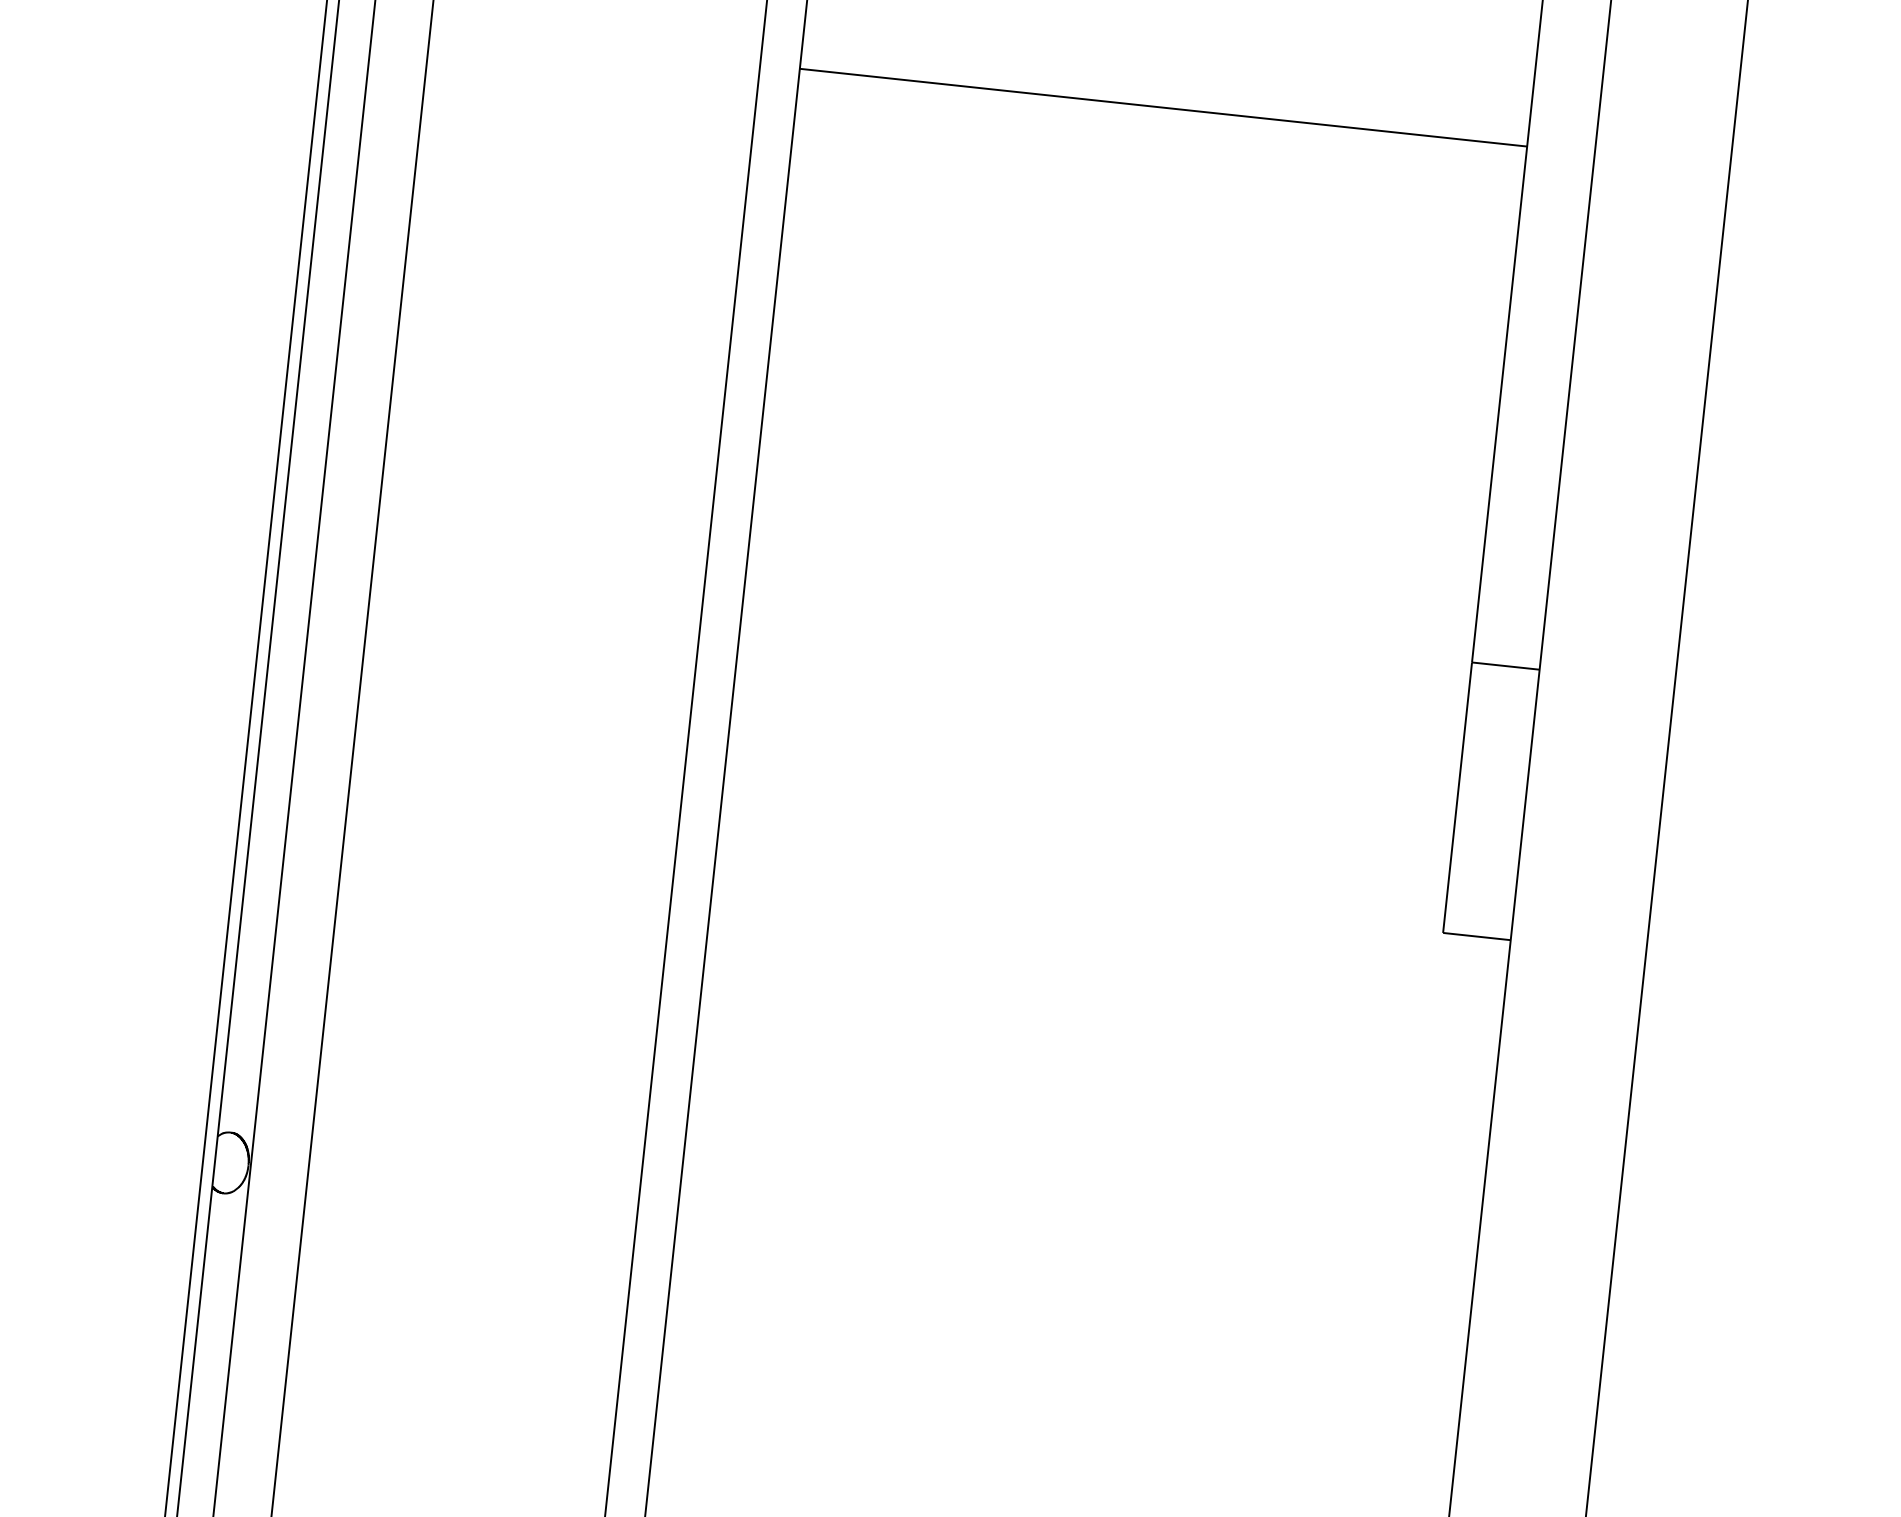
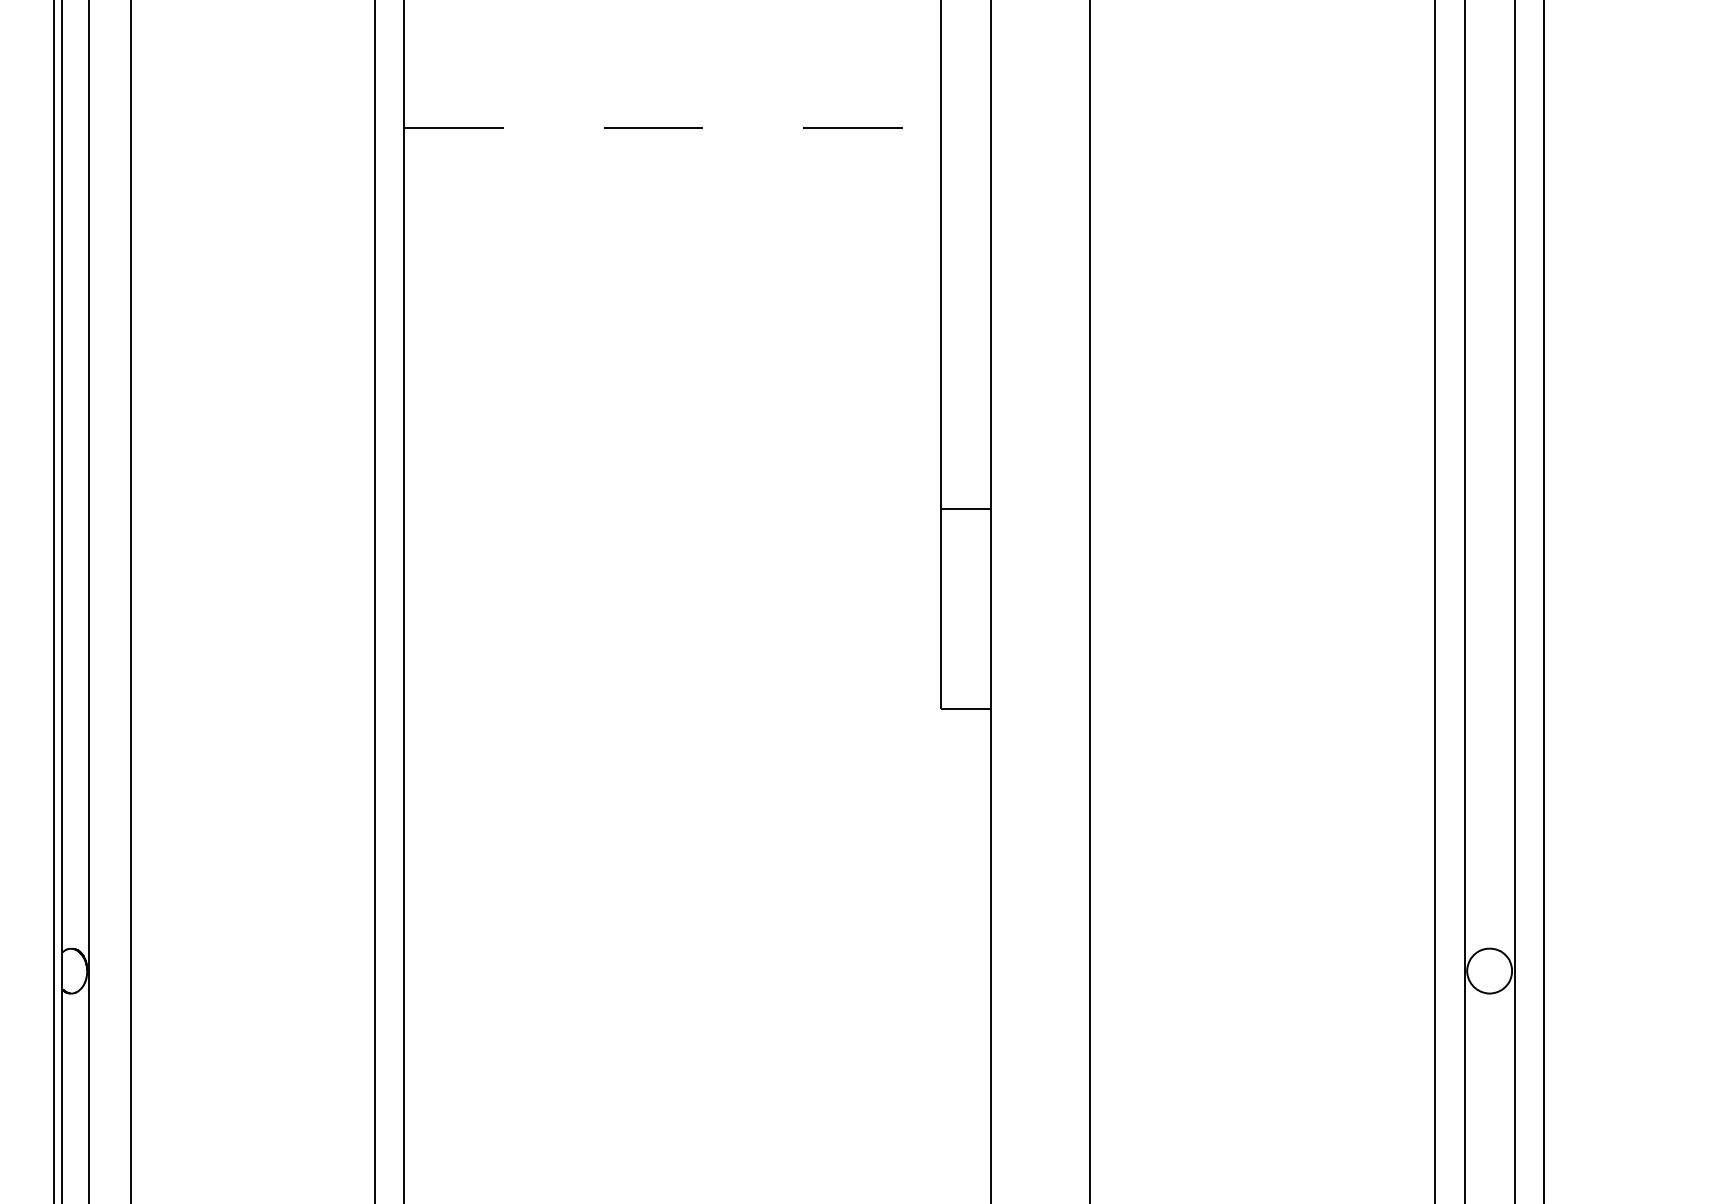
line: (1163, 108) -> (672, 128), solid -> dashed

